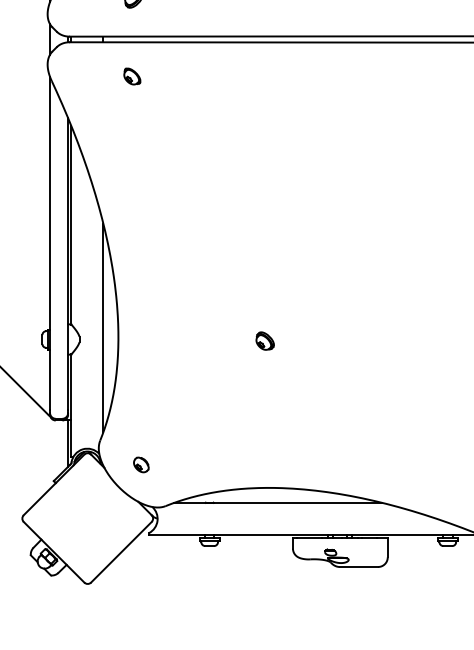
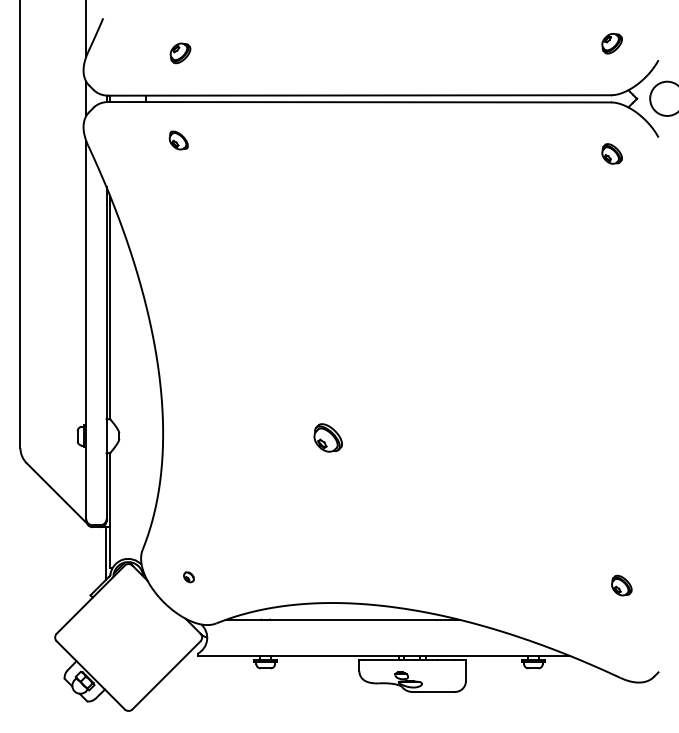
line: (103, 328) -> (146, 423), removed
part: (264, 340) -> (327, 437), size x1.4
part: (140, 465) -> (188, 577), size x0.6

